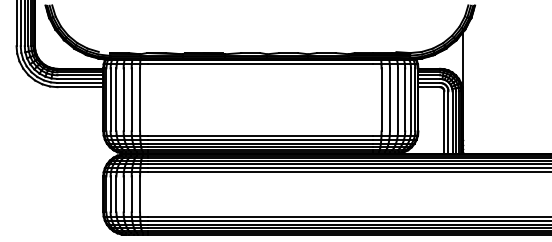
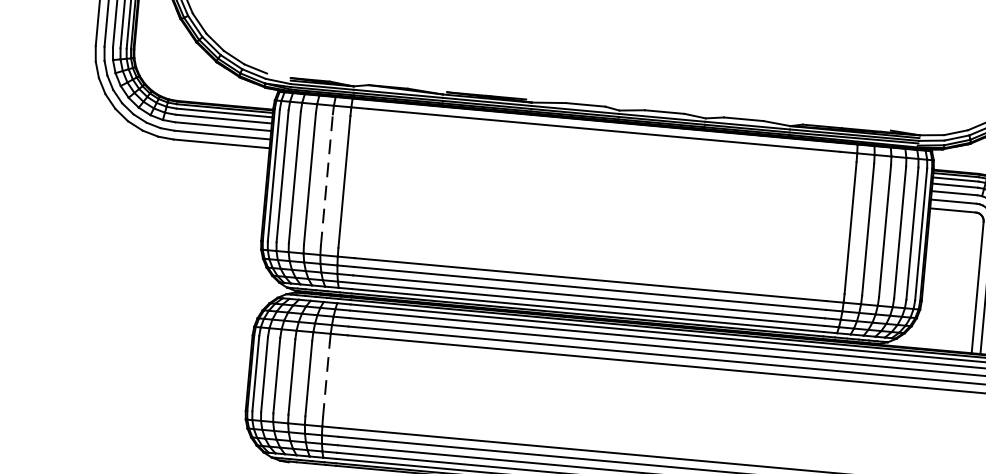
line: (131, 99) -> (326, 179), solid -> dashed
line: (140, 193) -> (327, 378), solid -> dashed

